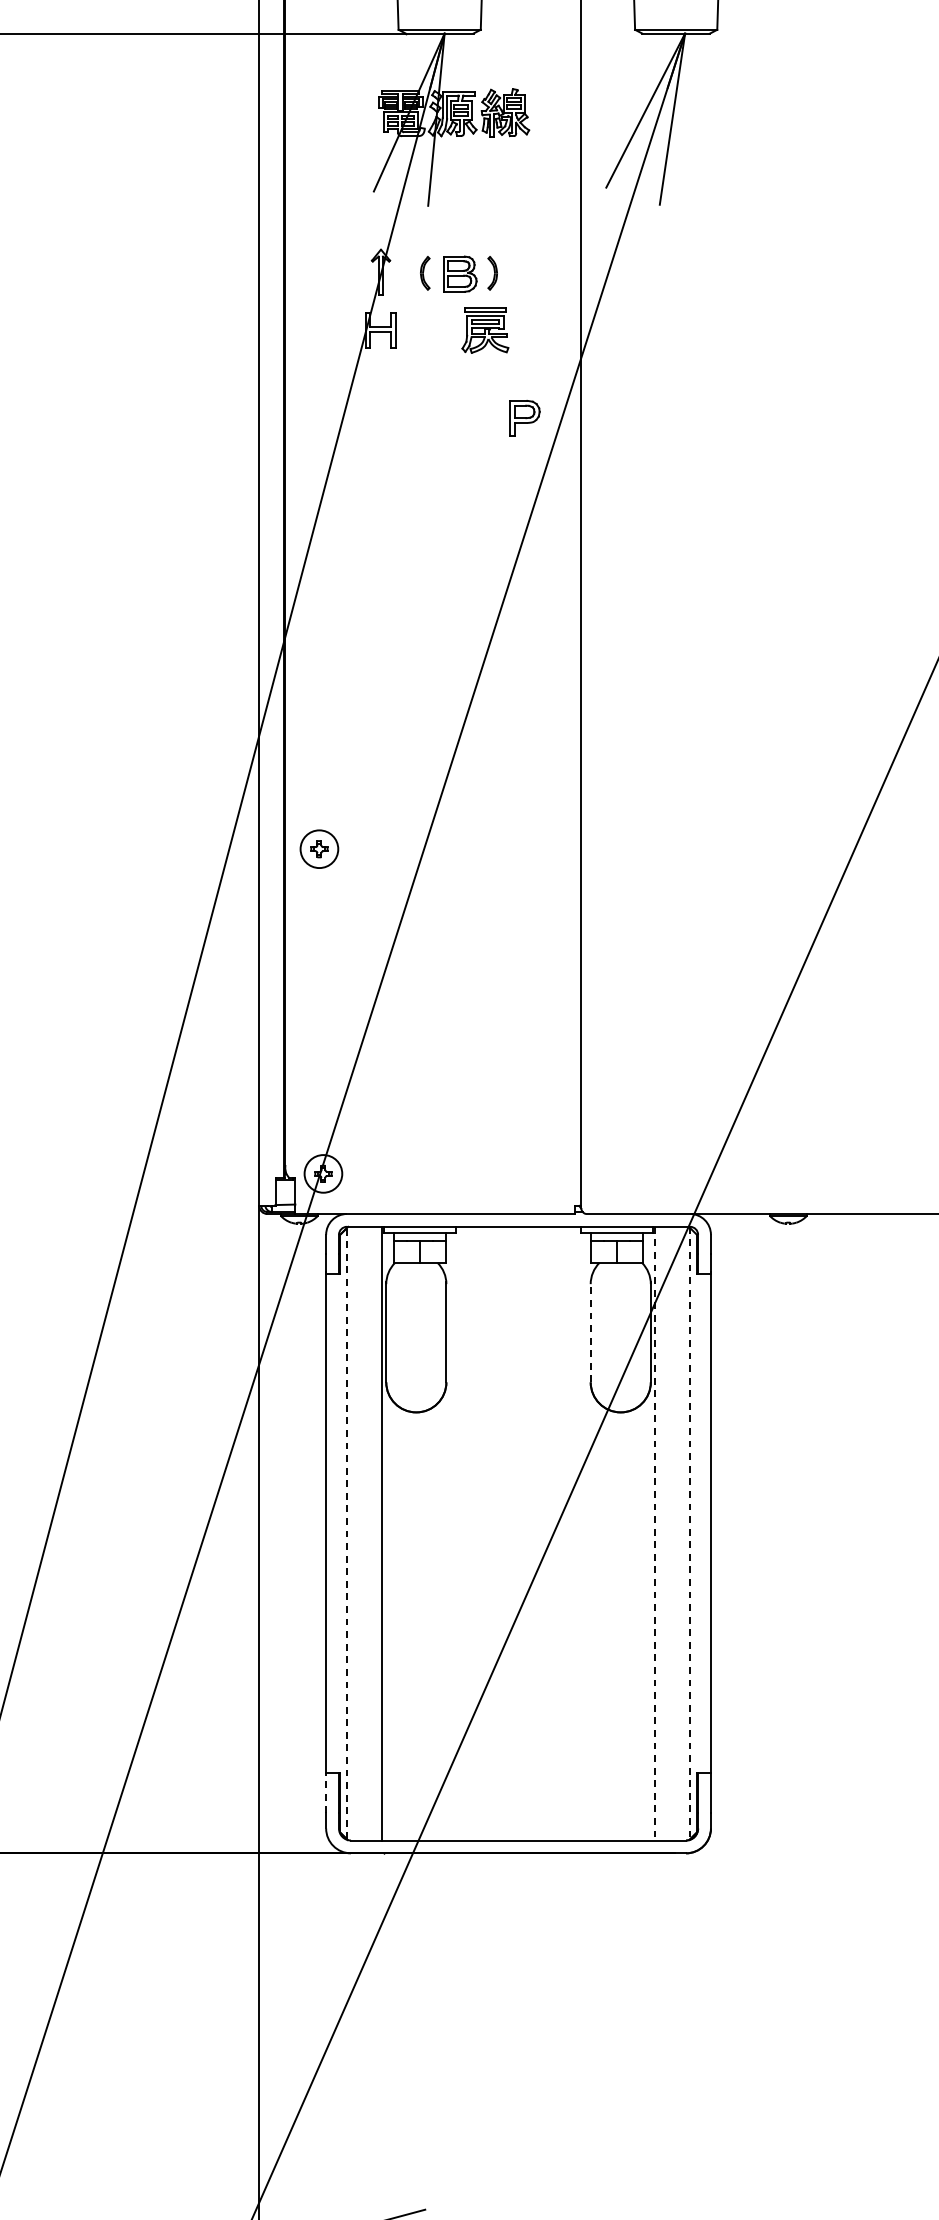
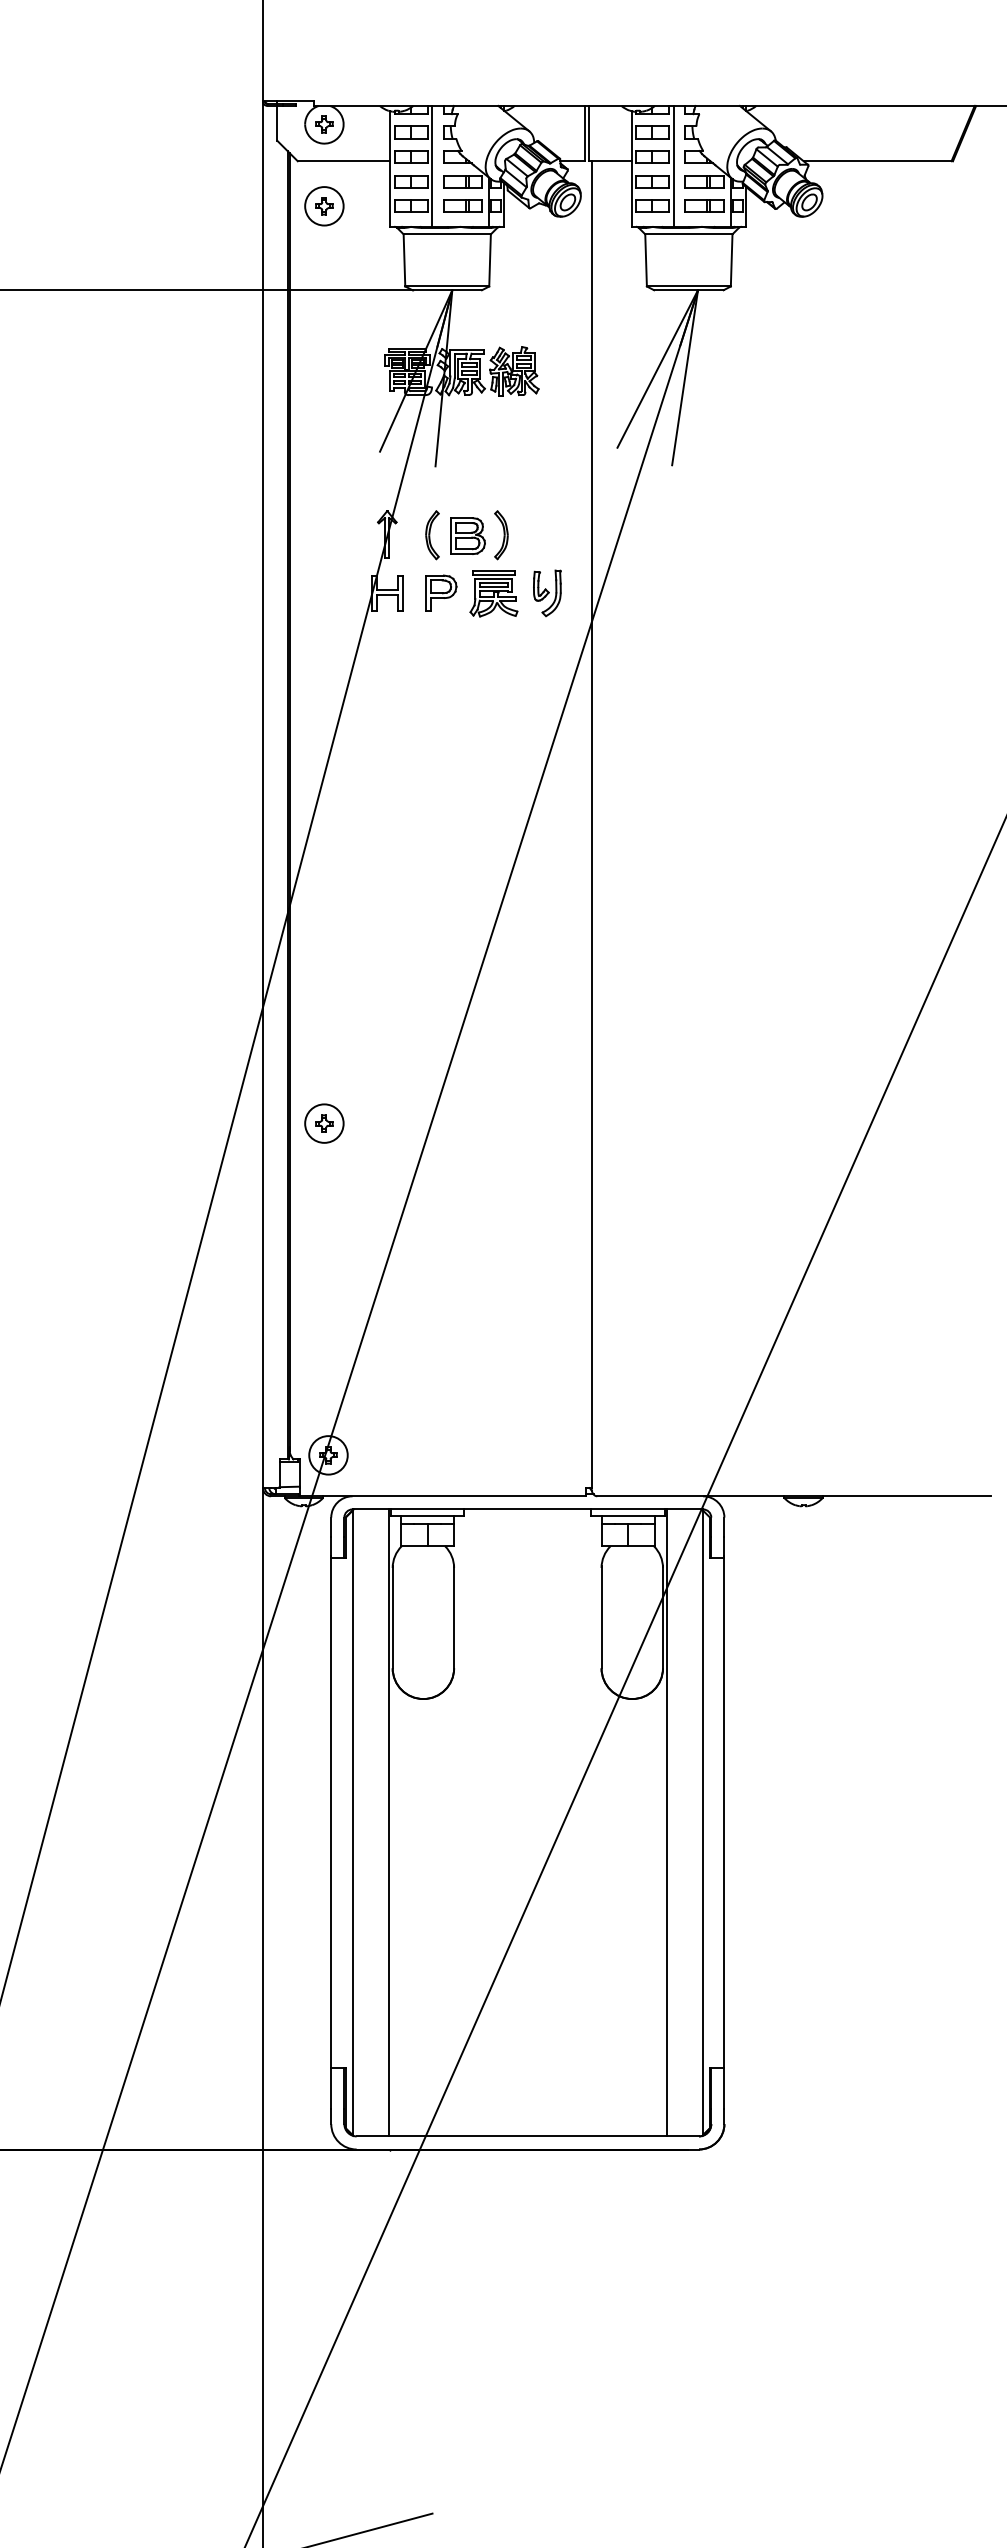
part: (425, 273) -> (432, 535), size x1.43
part: (492, 273) -> (501, 535), size x1.43
part: (537, 330) -> (547, 593), added
part: (525, 417) -> (441, 592), moved
line: (590, 1331) -> (601, 1616), dashed -> solid
line: (346, 1532) -> (352, 1821), dashed -> solid
line: (690, 1533) -> (703, 1822), dashed -> solid
line: (655, 1534) -> (667, 1823), dashed -> solid
line: (326, 1792) -> (331, 2087), dashed -> solid

